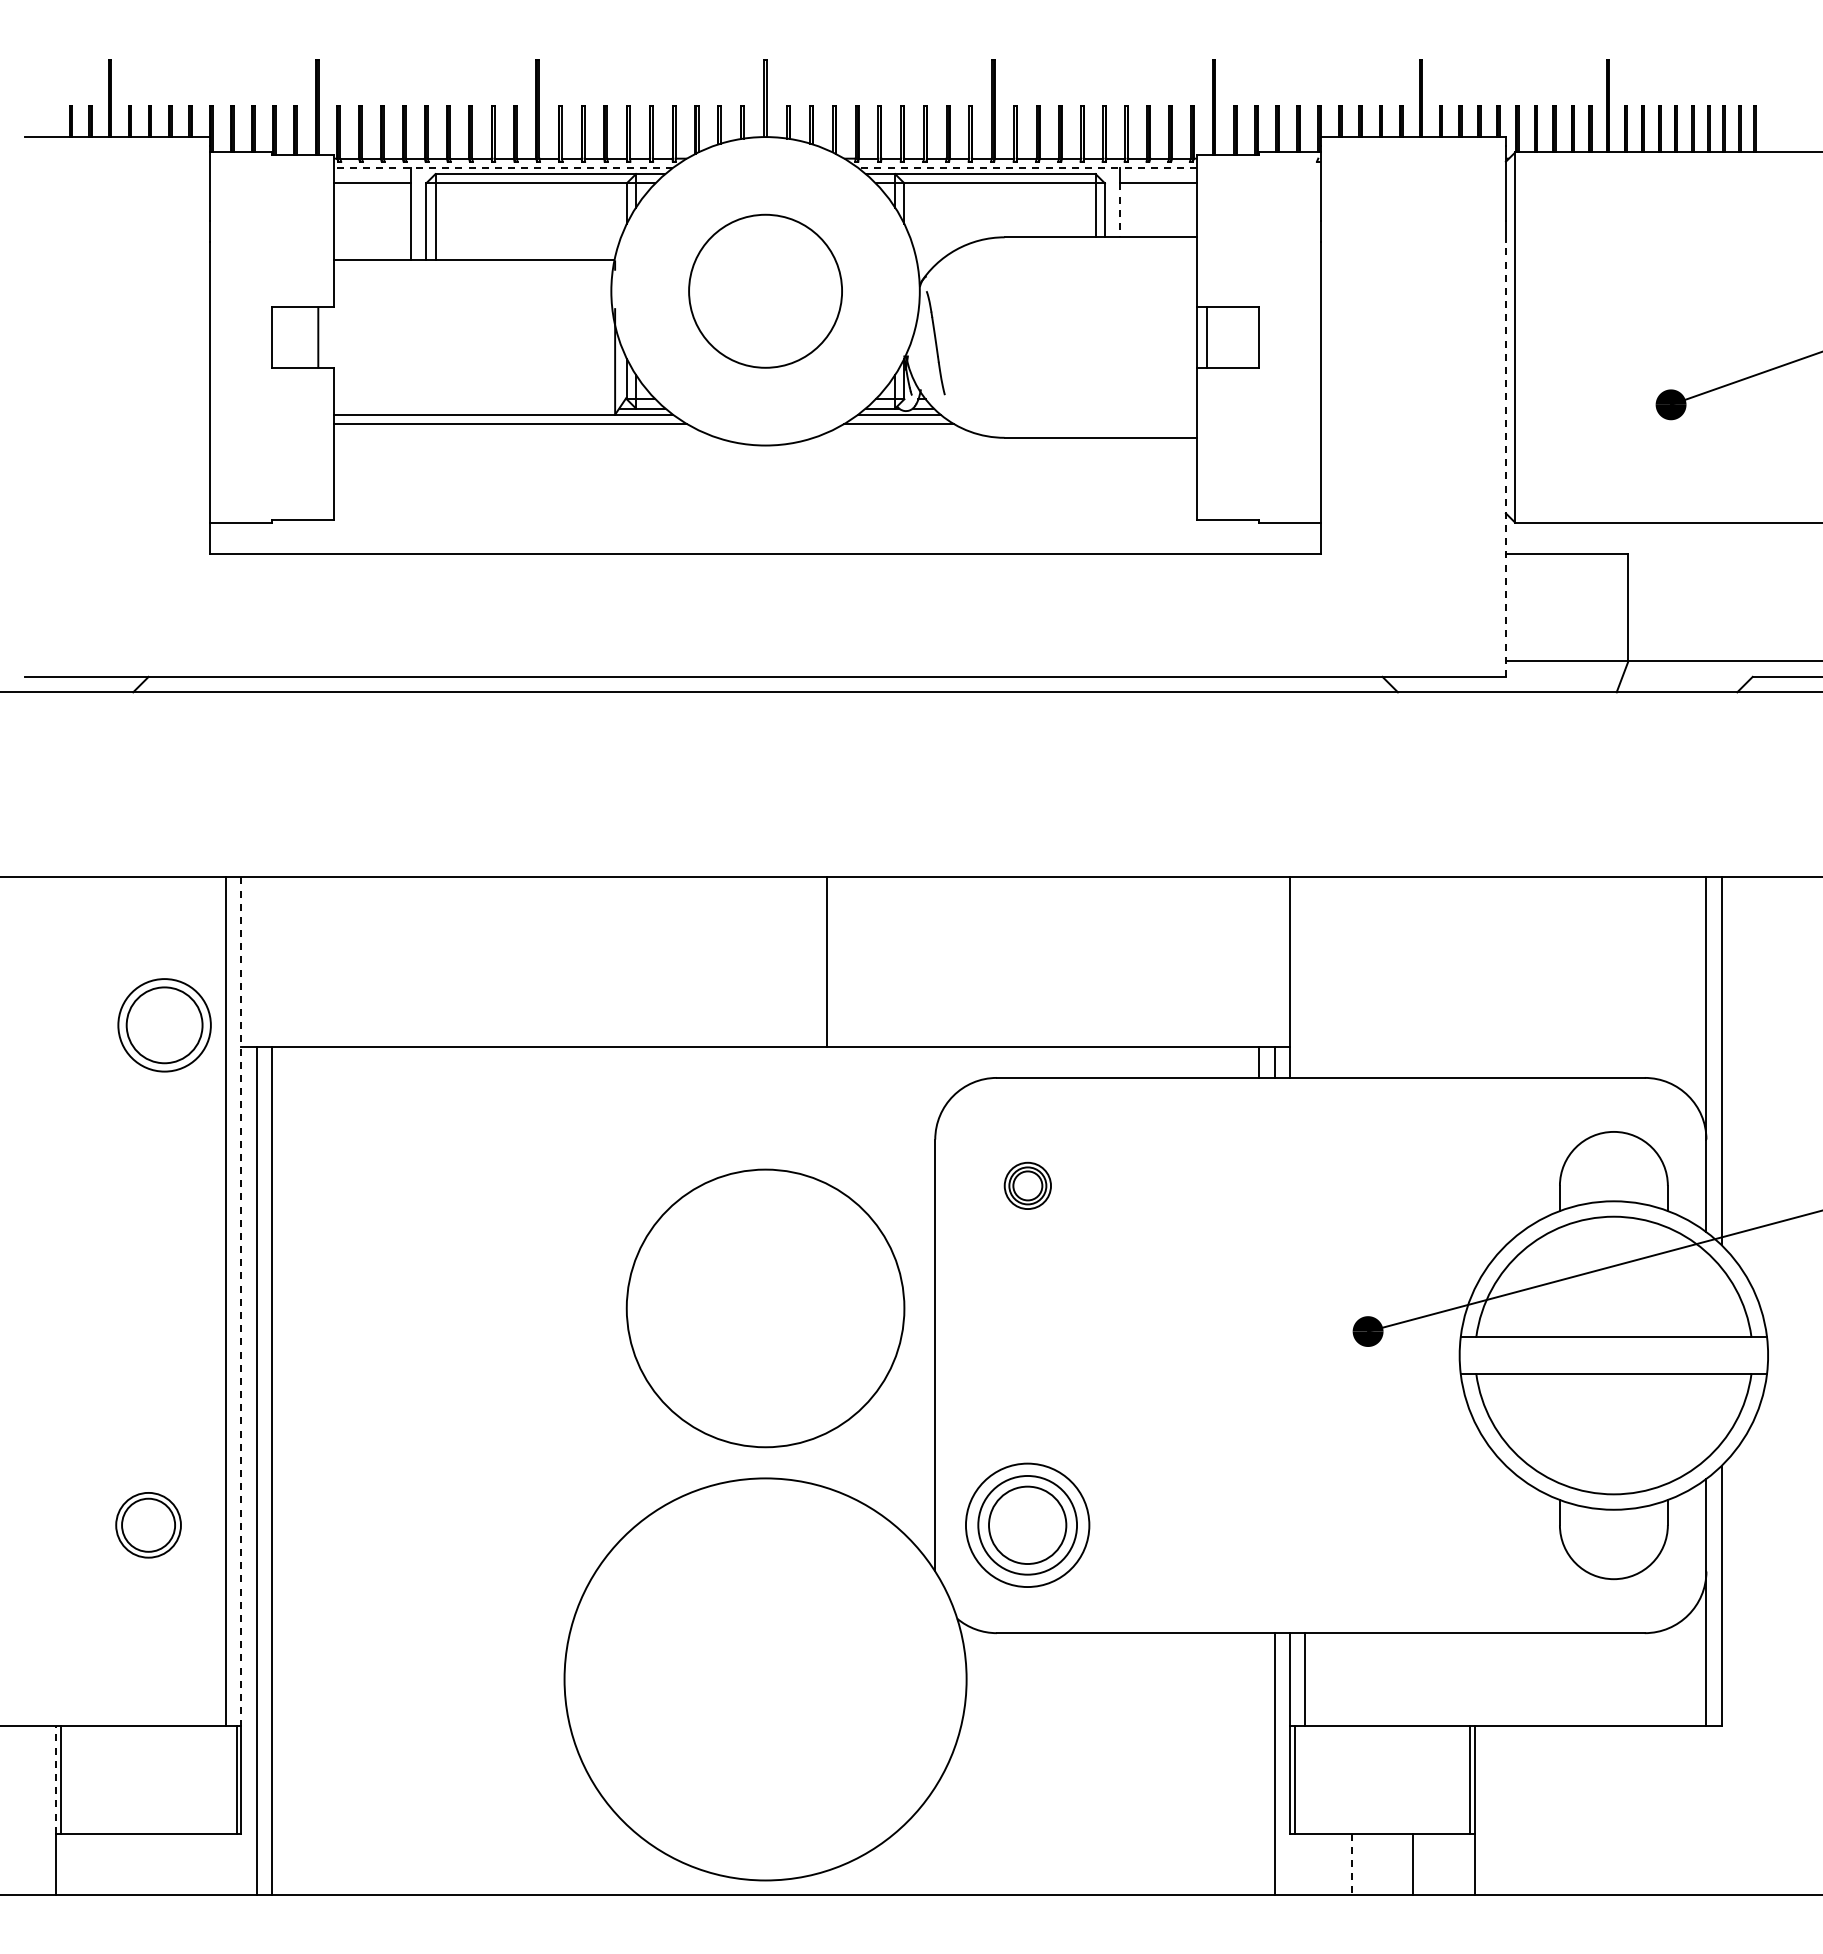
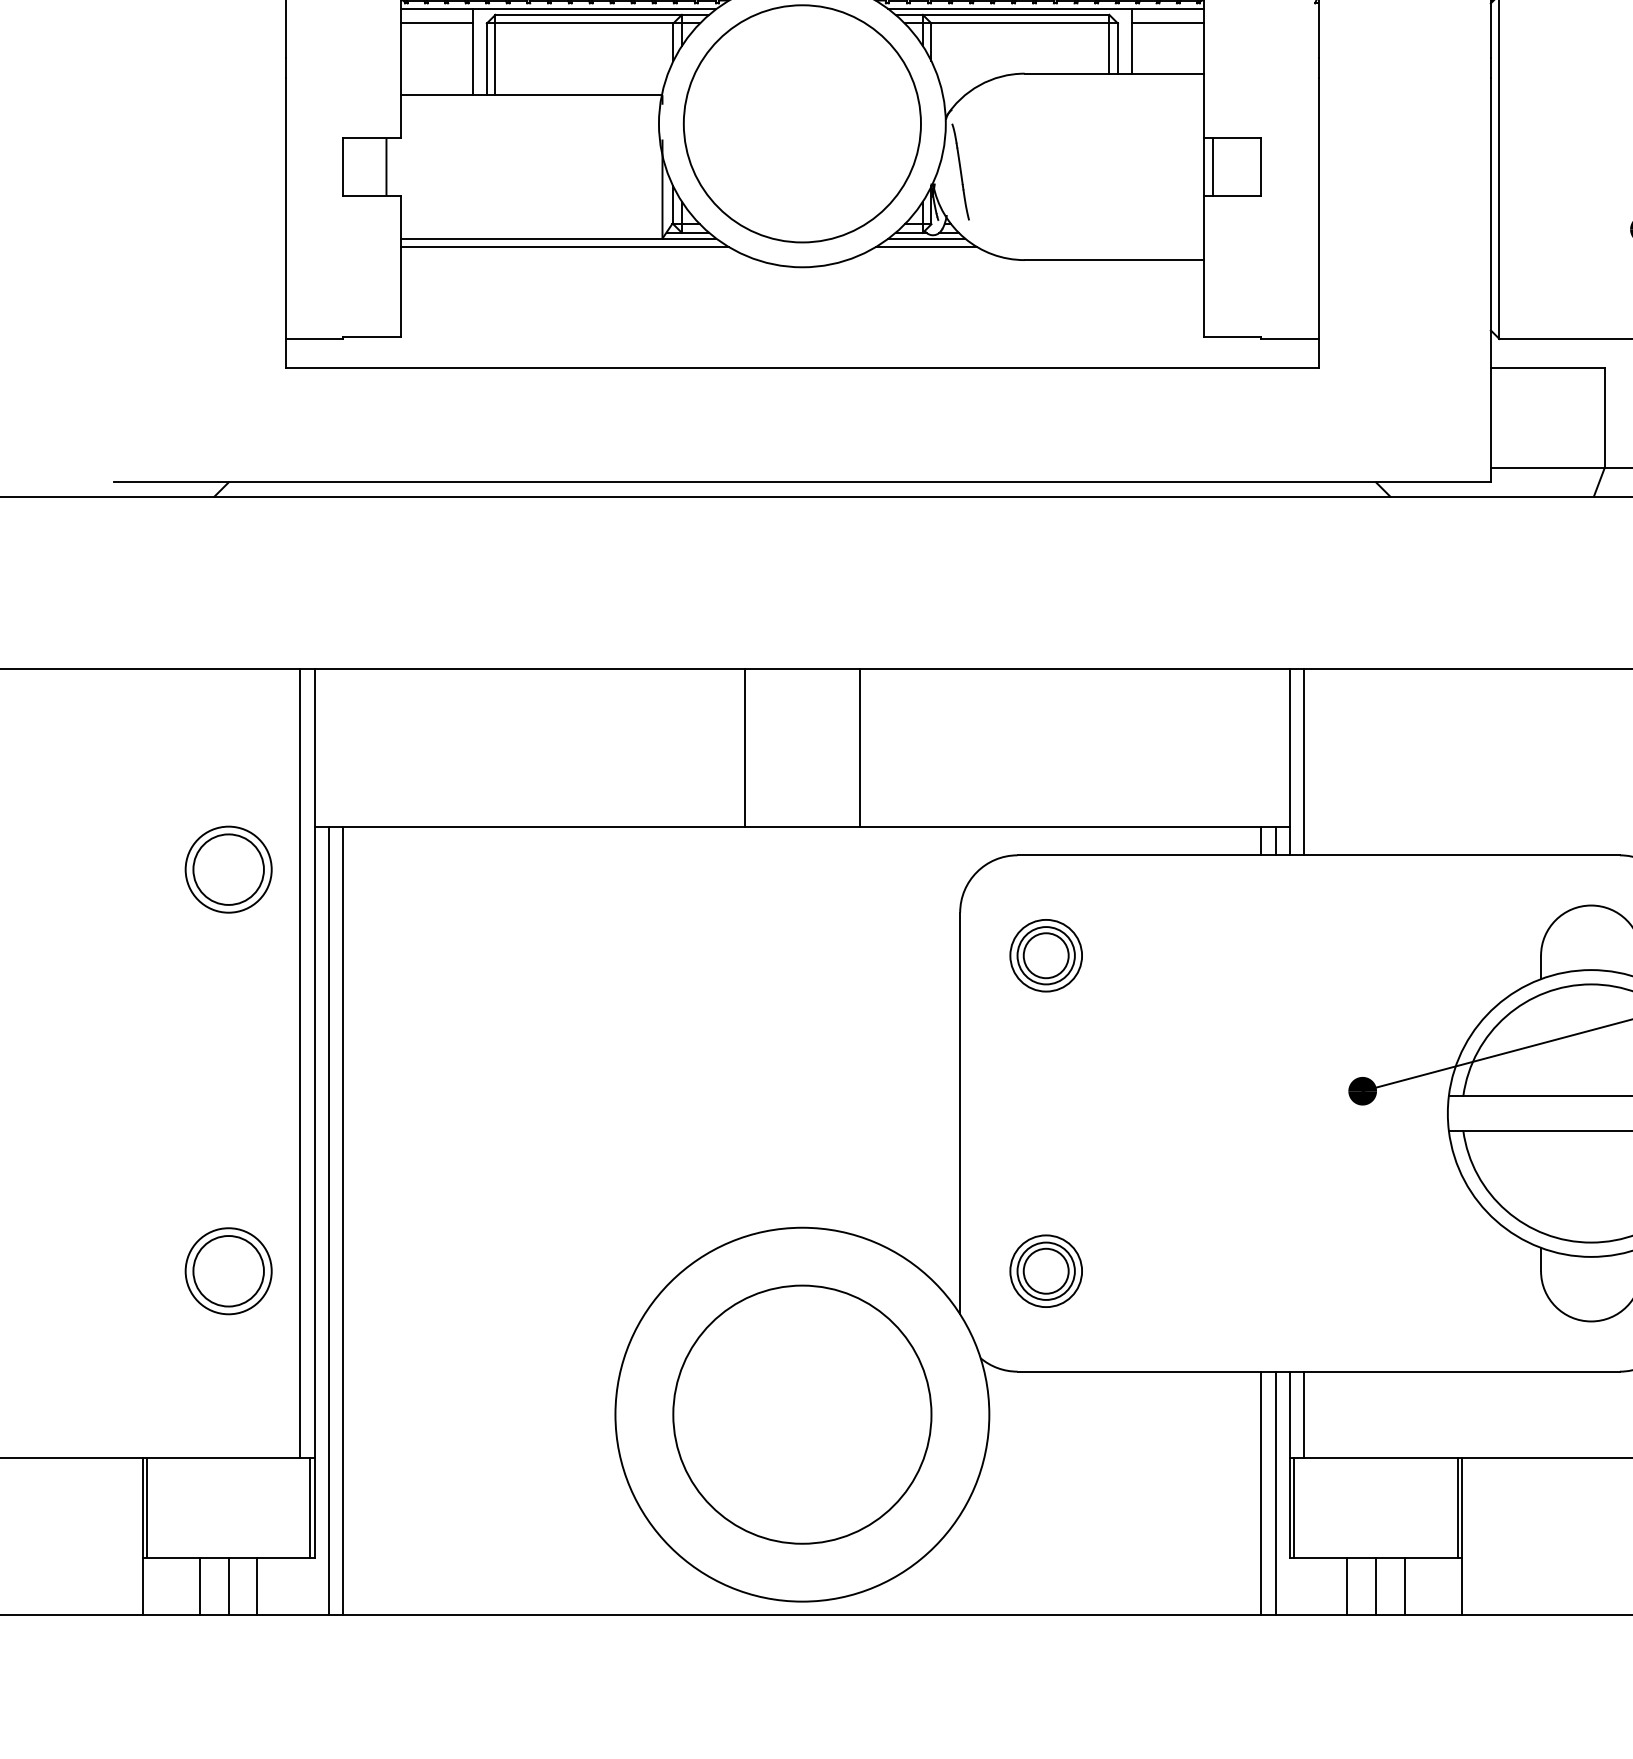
line: (503, 167) -> (558, 8), dashed -> solid
line: (1027, 167) -> (1045, 8), dashed -> solid
line: (1120, 210) -> (1132, 48), dashed -> solid
circle: (765, 290) -> (802, 123), size x1.67
line: (1505, 459) -> (1490, 280), dashed -> solid
line: (703, 962) -> (744, 748), added
line: (1305, 977) -> (1304, 761), added
part: (164, 1025) -> (228, 869), moved
part: (1027, 1185) -> (1045, 955), size x1.67
line: (241, 1302) -> (315, 1064), dashed -> solid
circle: (765, 1308) -> (802, 1414), moved
part: (1027, 1524) -> (1045, 1270), size x0.62
part: (148, 1525) -> (228, 1271), size x1.43
line: (1259, 1764) -> (1261, 1493), added
line: (56, 1779) -> (143, 1507), dashed -> solid
line: (117, 1864) -> (199, 1586), added
line: (148, 1864) -> (228, 1586), added
line: (179, 1864) -> (257, 1586), added
line: (1351, 1864) -> (1347, 1586), dashed -> solid
line: (1382, 1864) -> (1376, 1586), added

